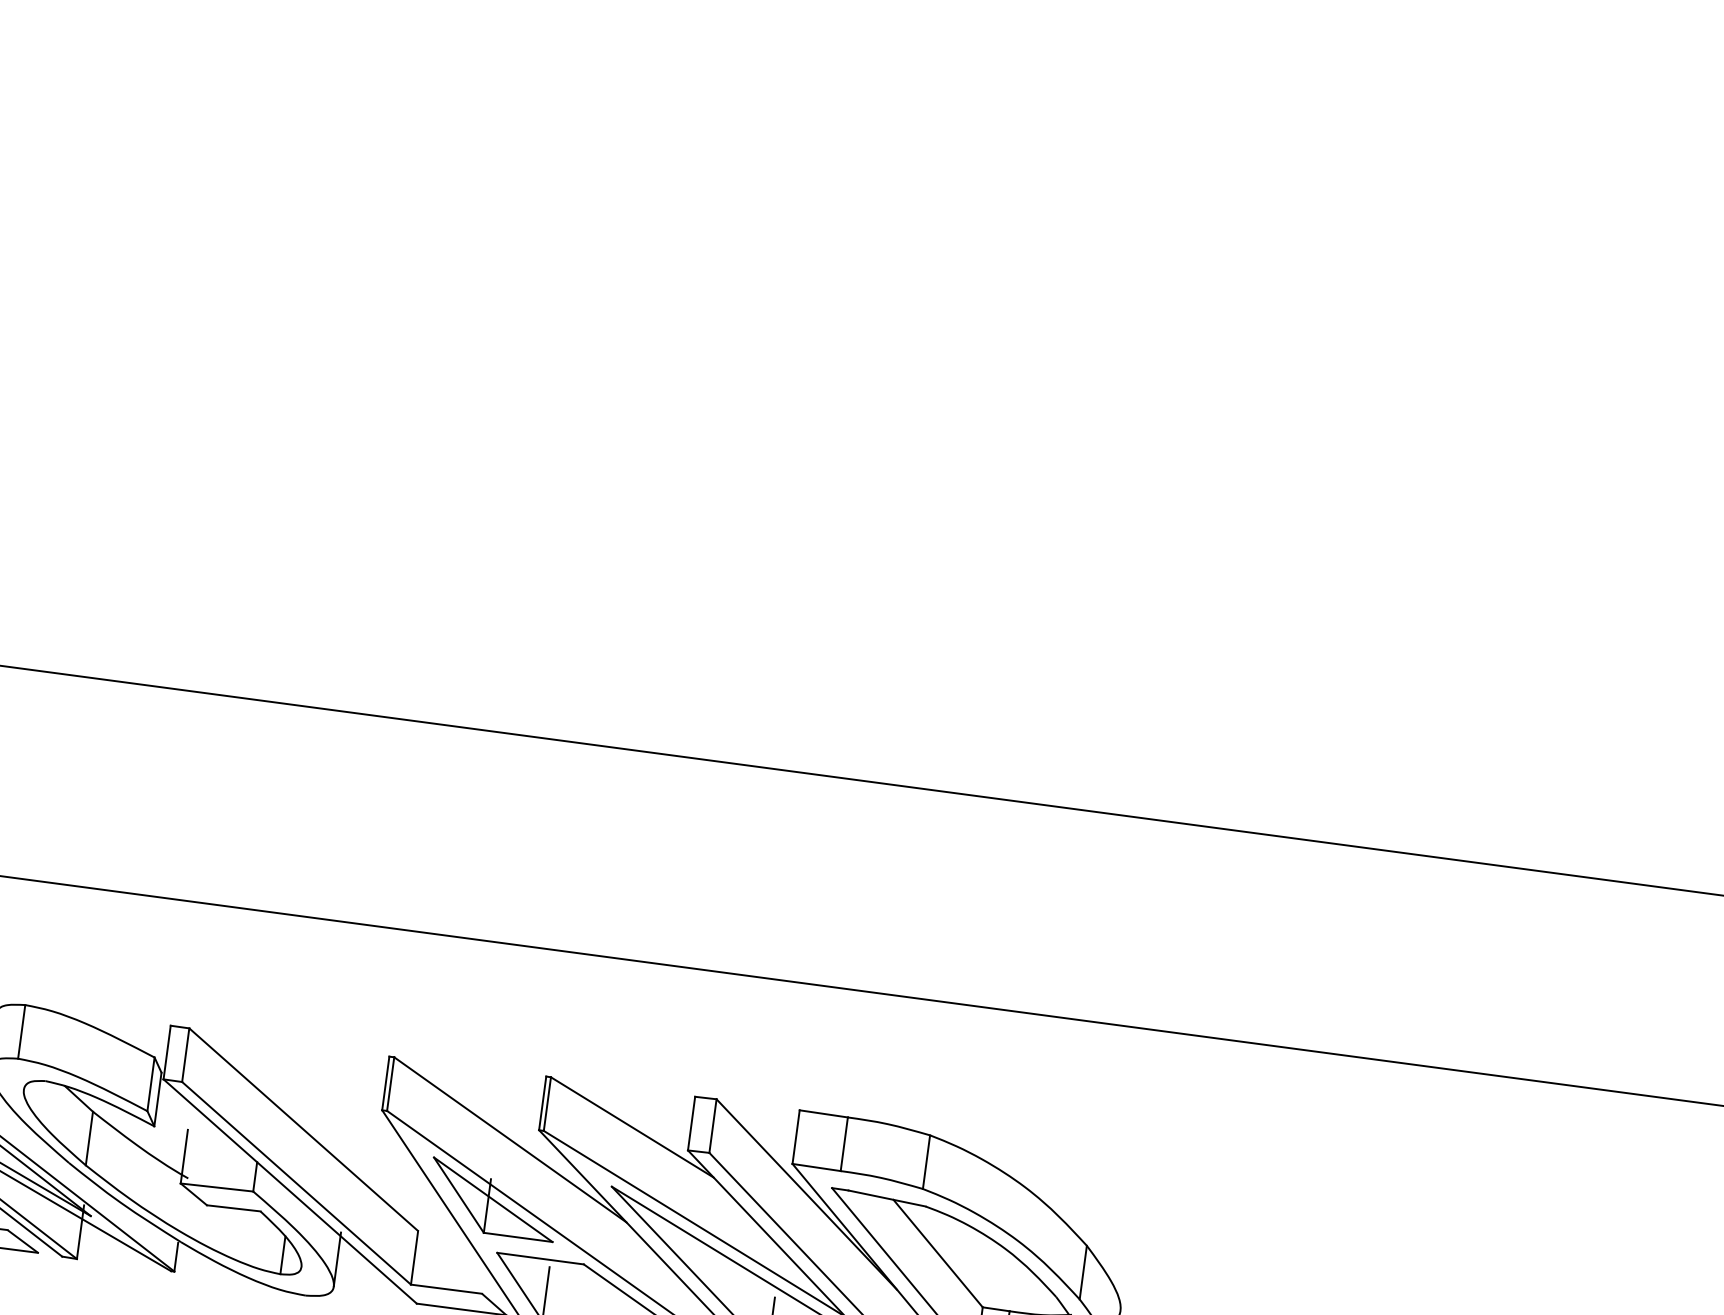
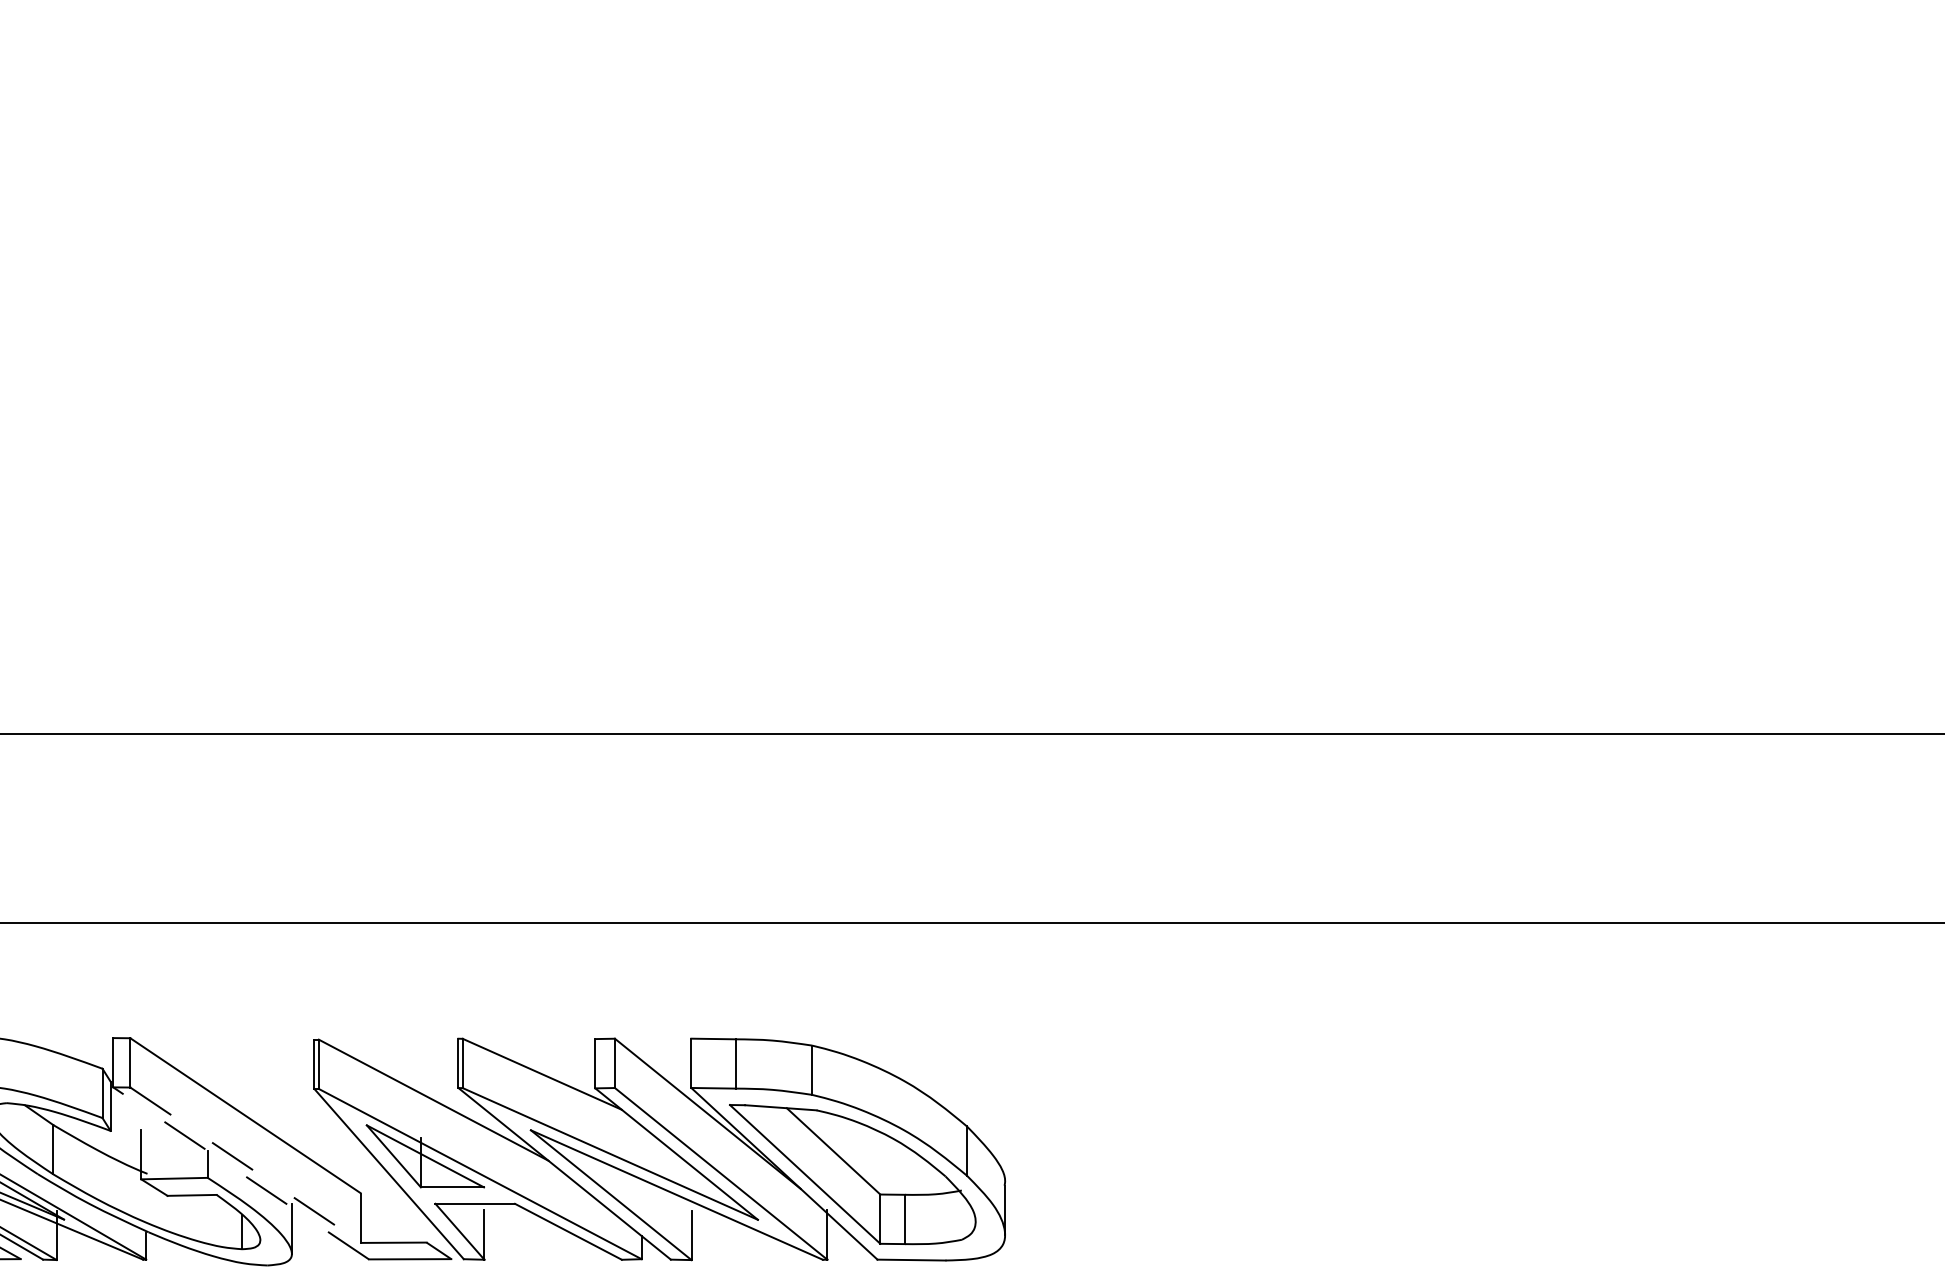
line: (297, 1183) -> (246, 1165), solid -> dashed
line: (289, 1191) -> (240, 1173), solid -> dashed

